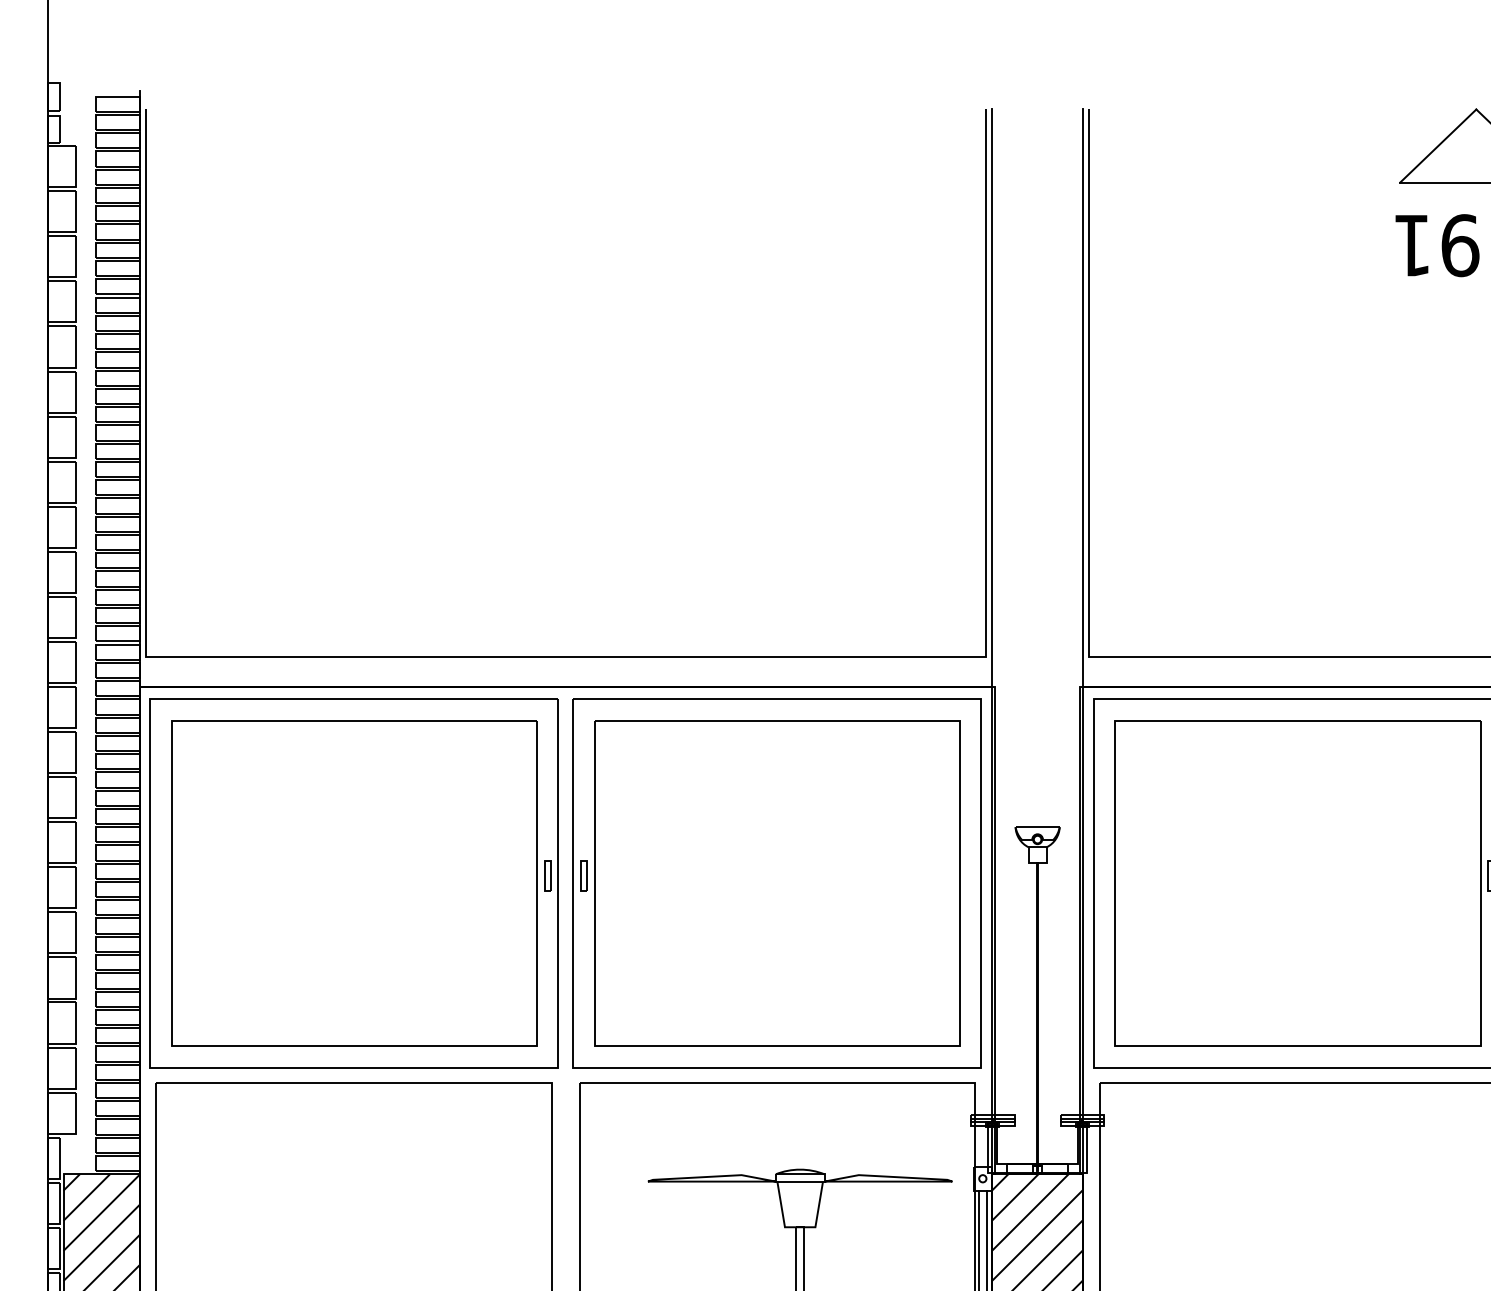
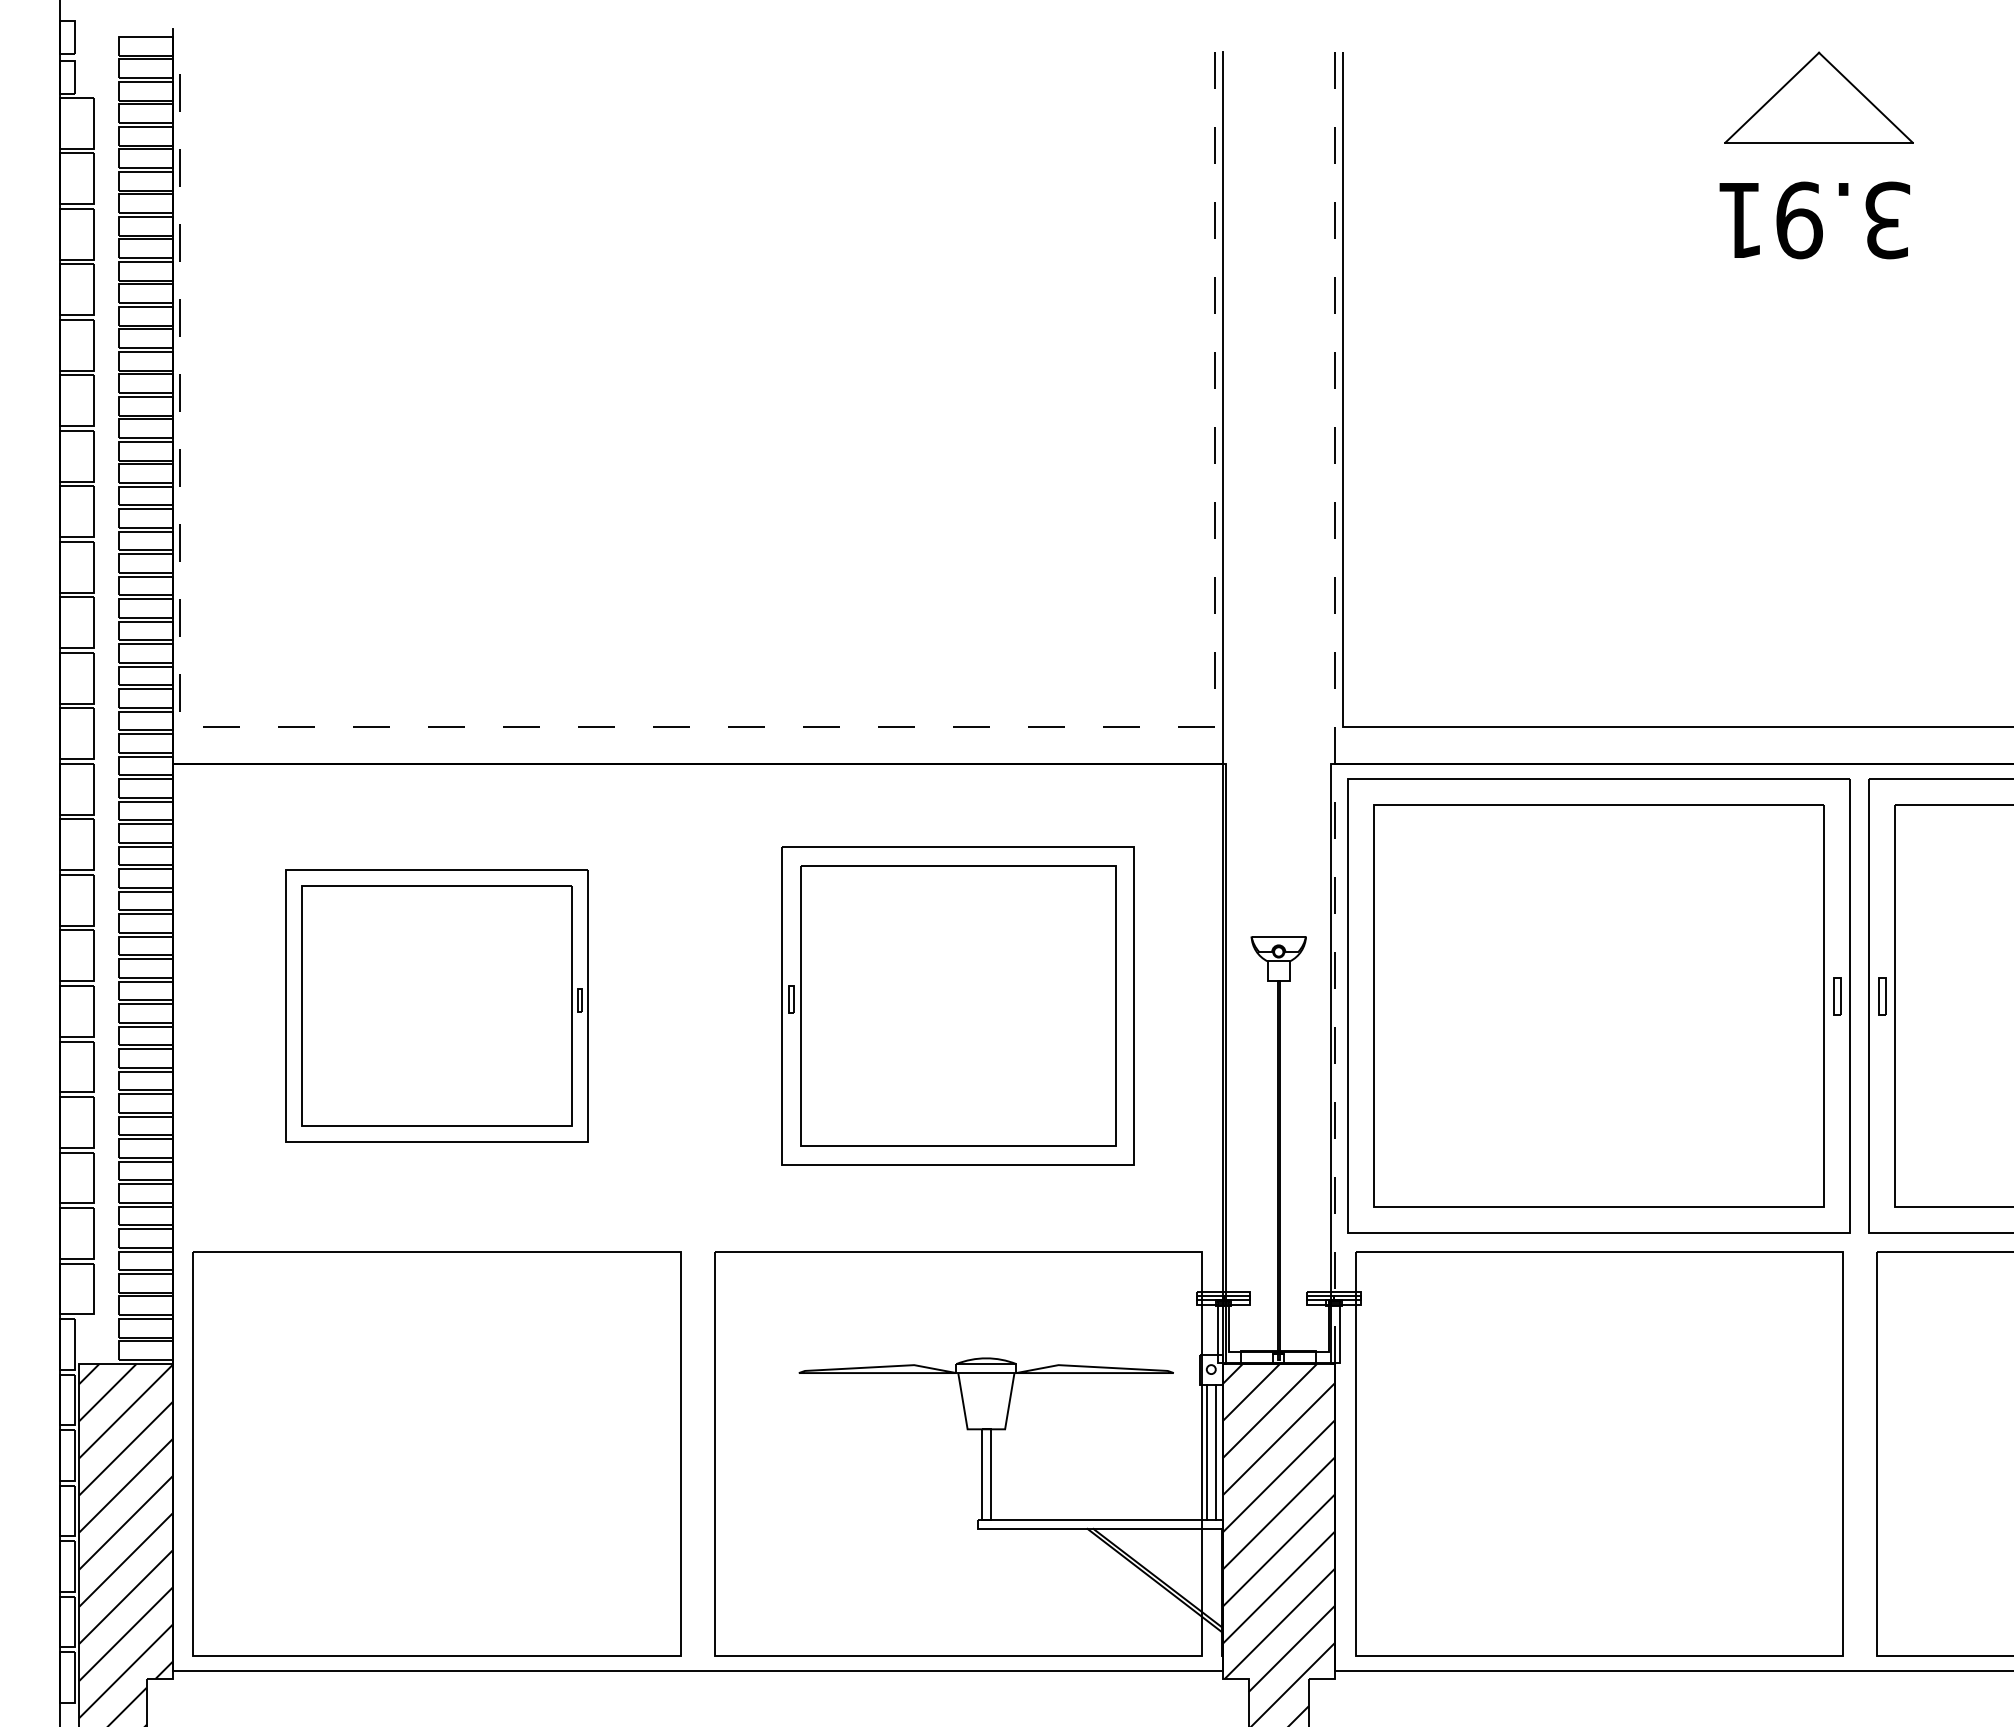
line: (1083, 641) -> (1335, 707), solid -> dashed
line: (565, 656) -> (697, 726), solid -> dashed
part: (353, 883) -> (436, 1005), size x0.6
part: (776, 883) -> (957, 1005), size x0.7

